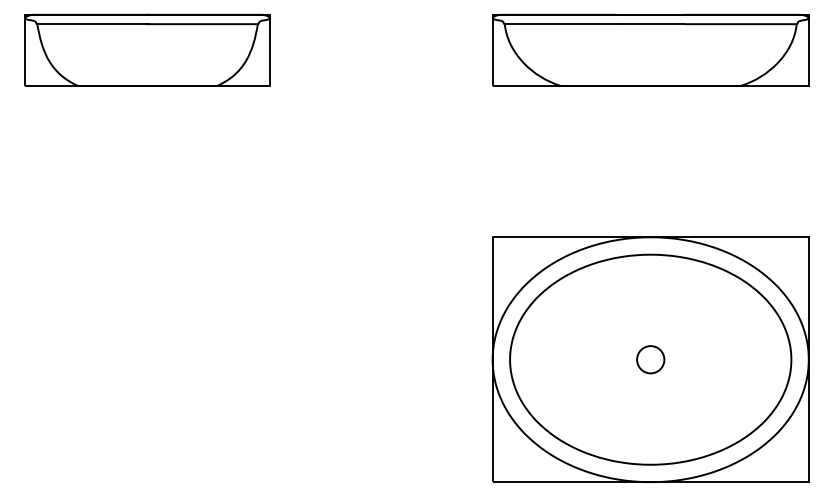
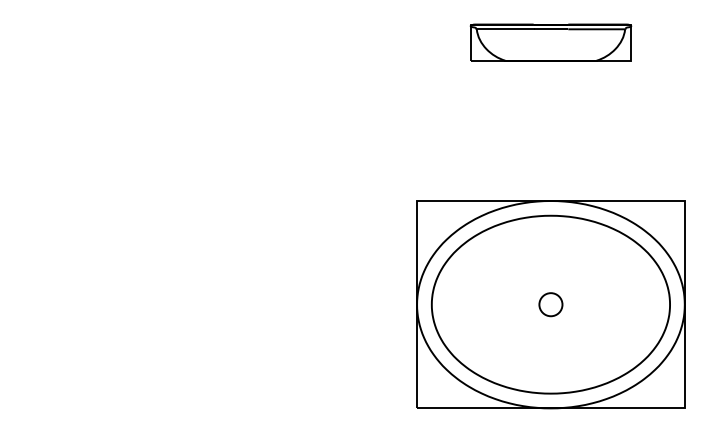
part: (147, 50) -> (124, 42), removed
part: (650, 50) -> (550, 42), size x0.6

